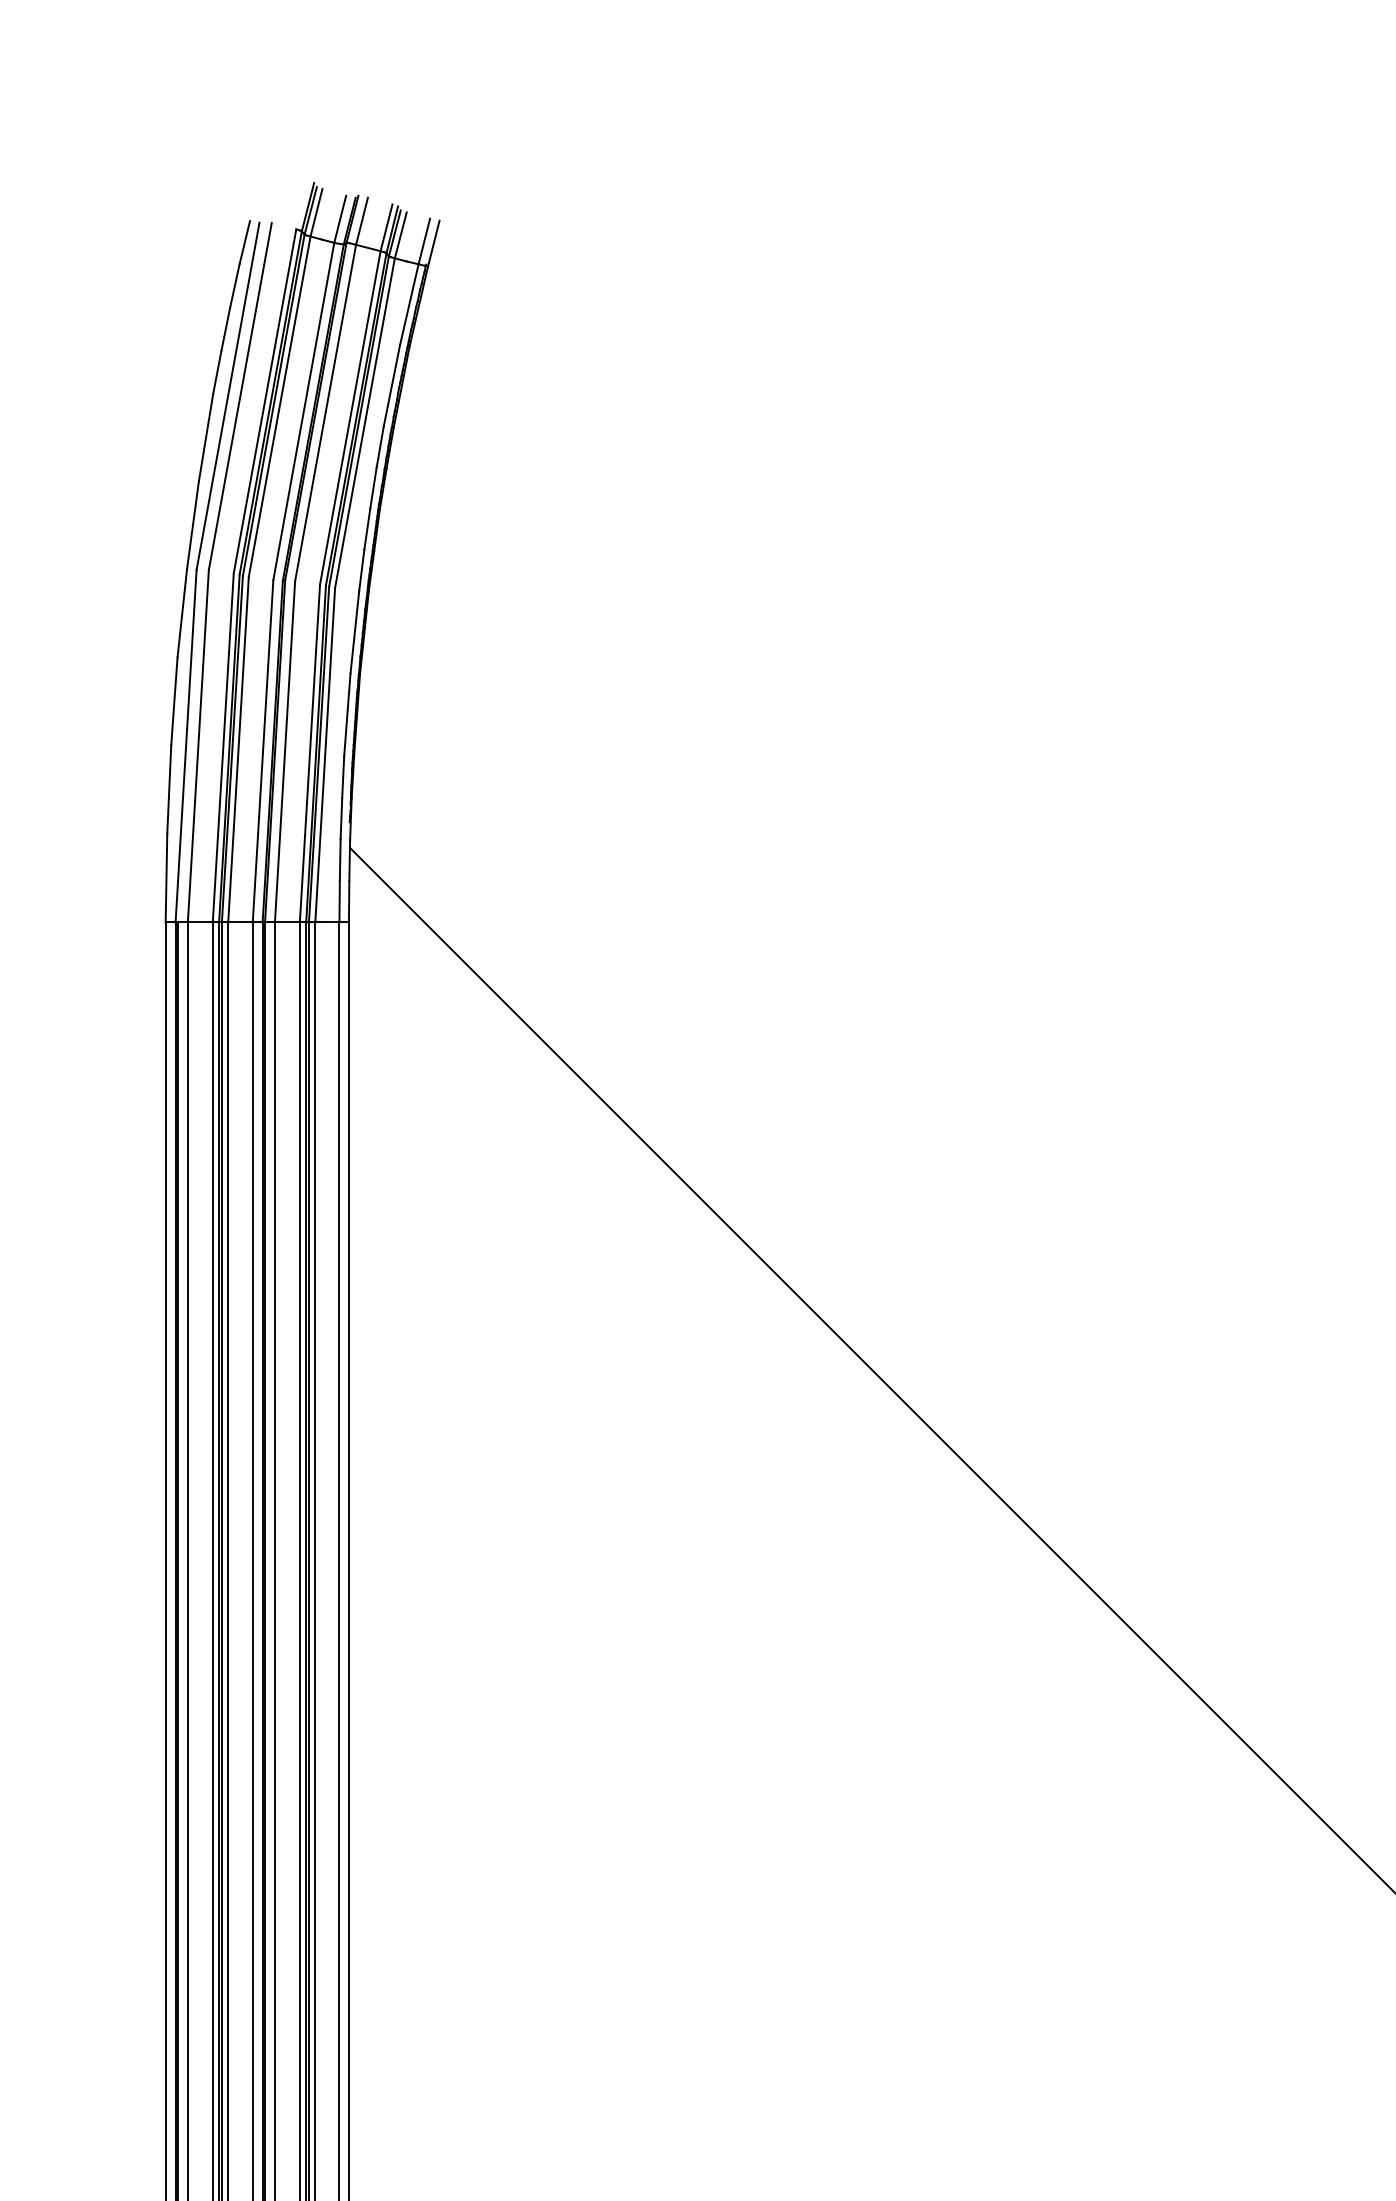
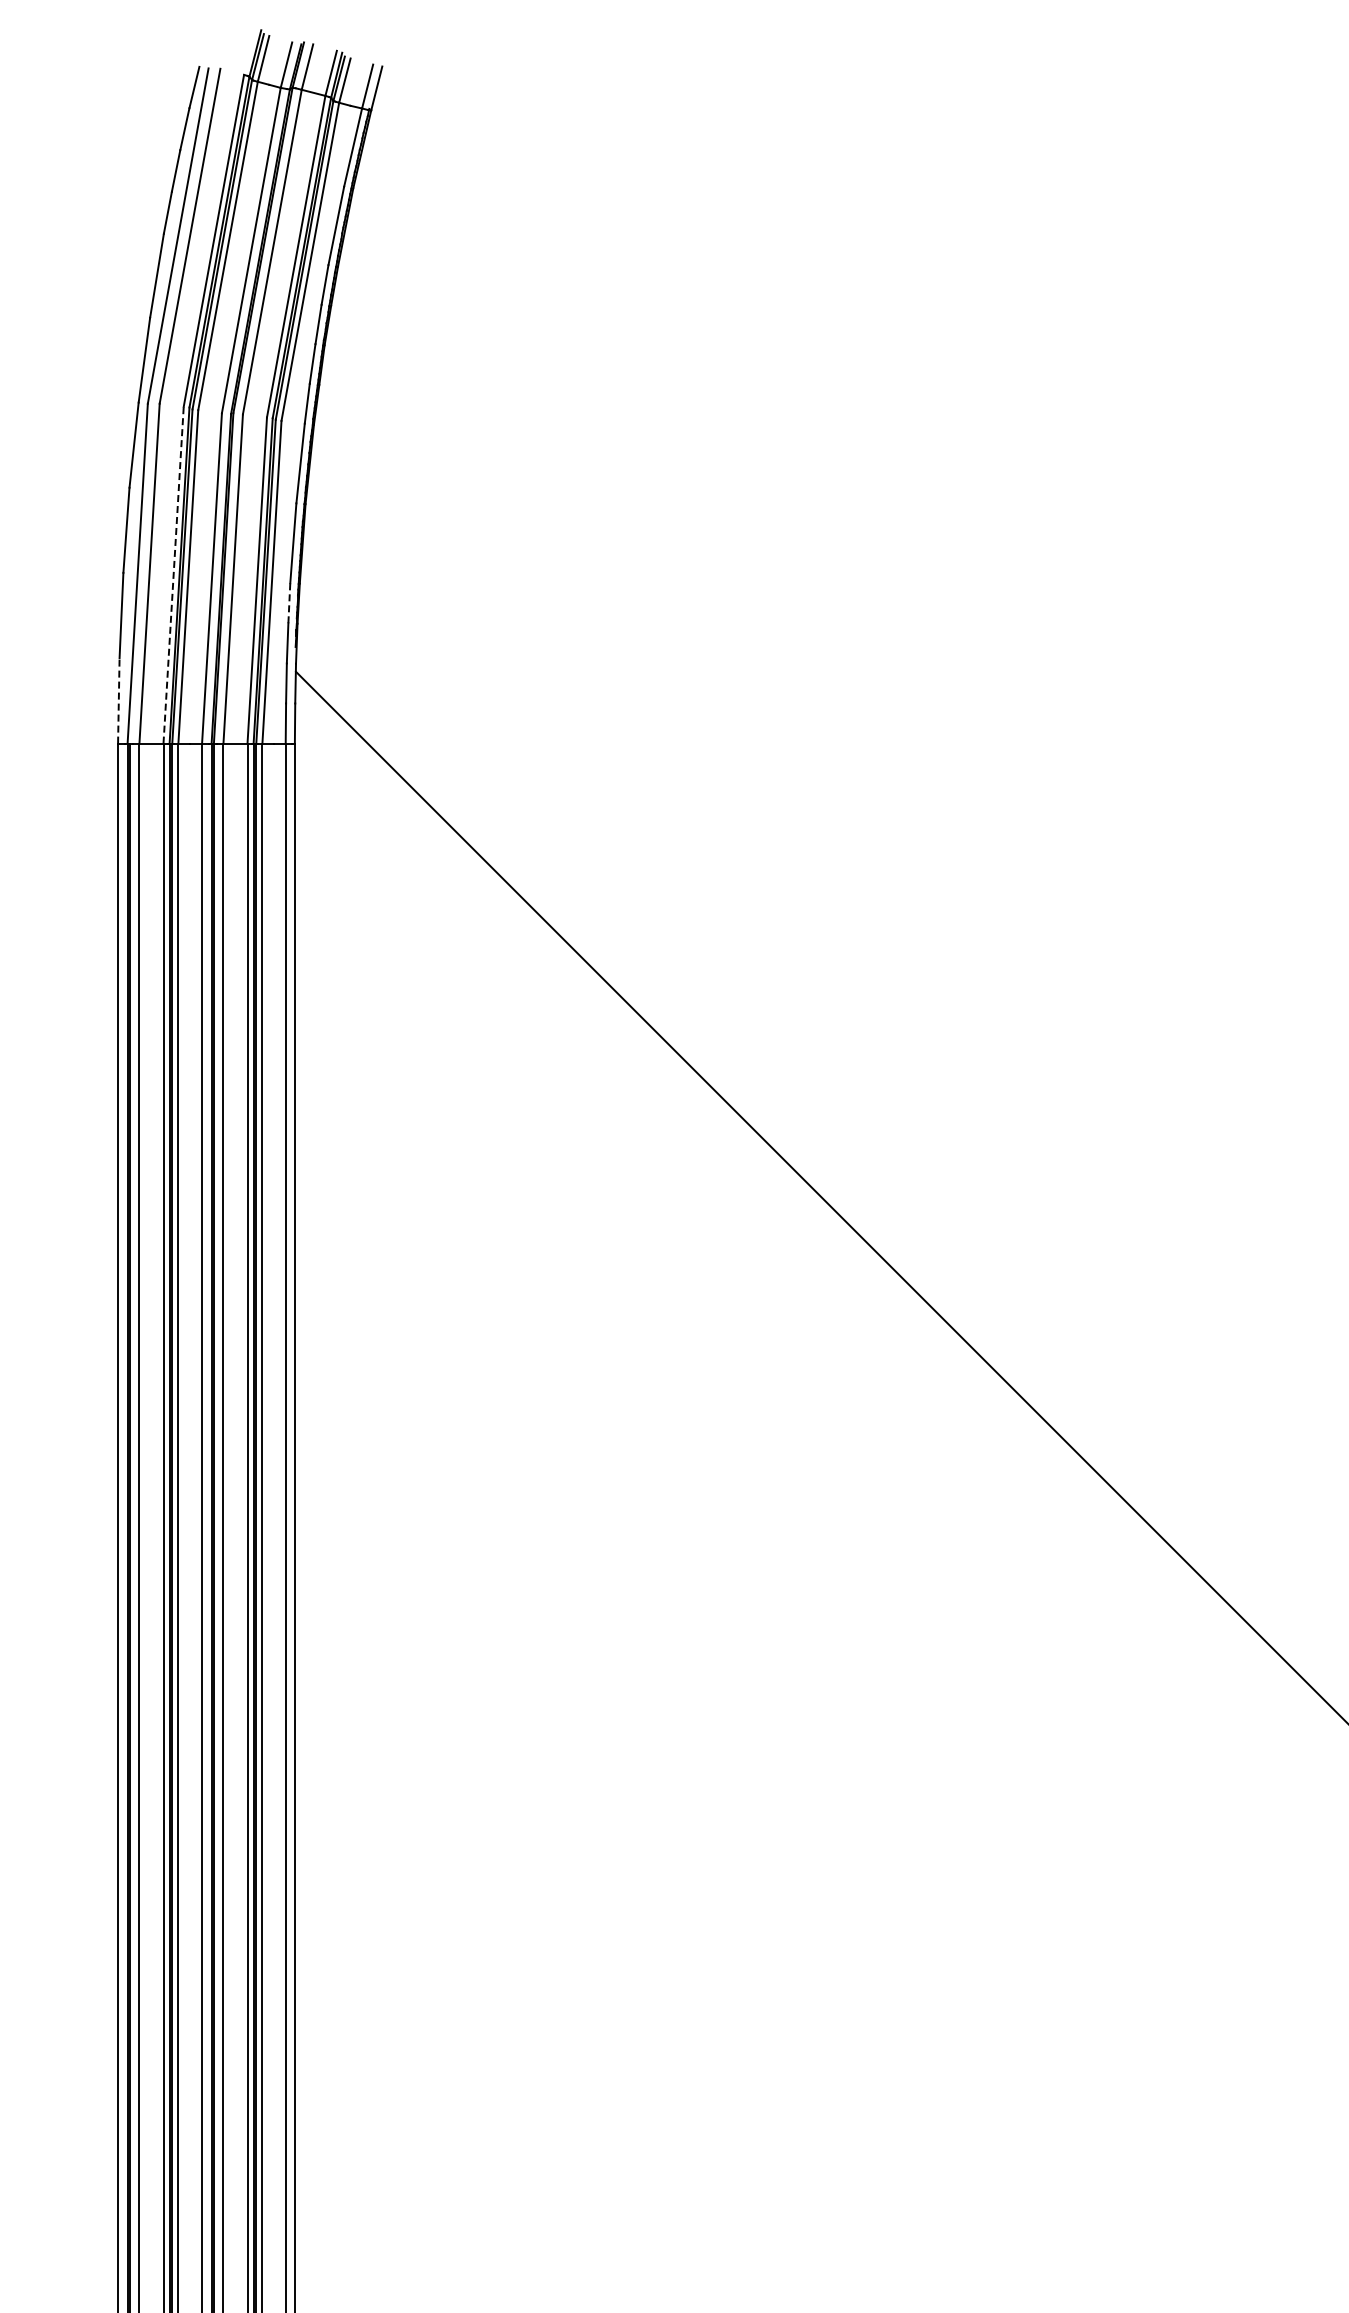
line: (223, 748) -> (173, 575), solid -> dashed
line: (343, 776) -> (289, 602), solid -> dashed
line: (166, 877) -> (118, 700), solid -> dashed

